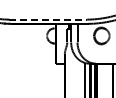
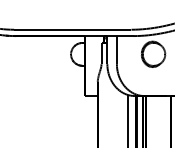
line: (48, 19) -> (73, 29), dashed -> solid

